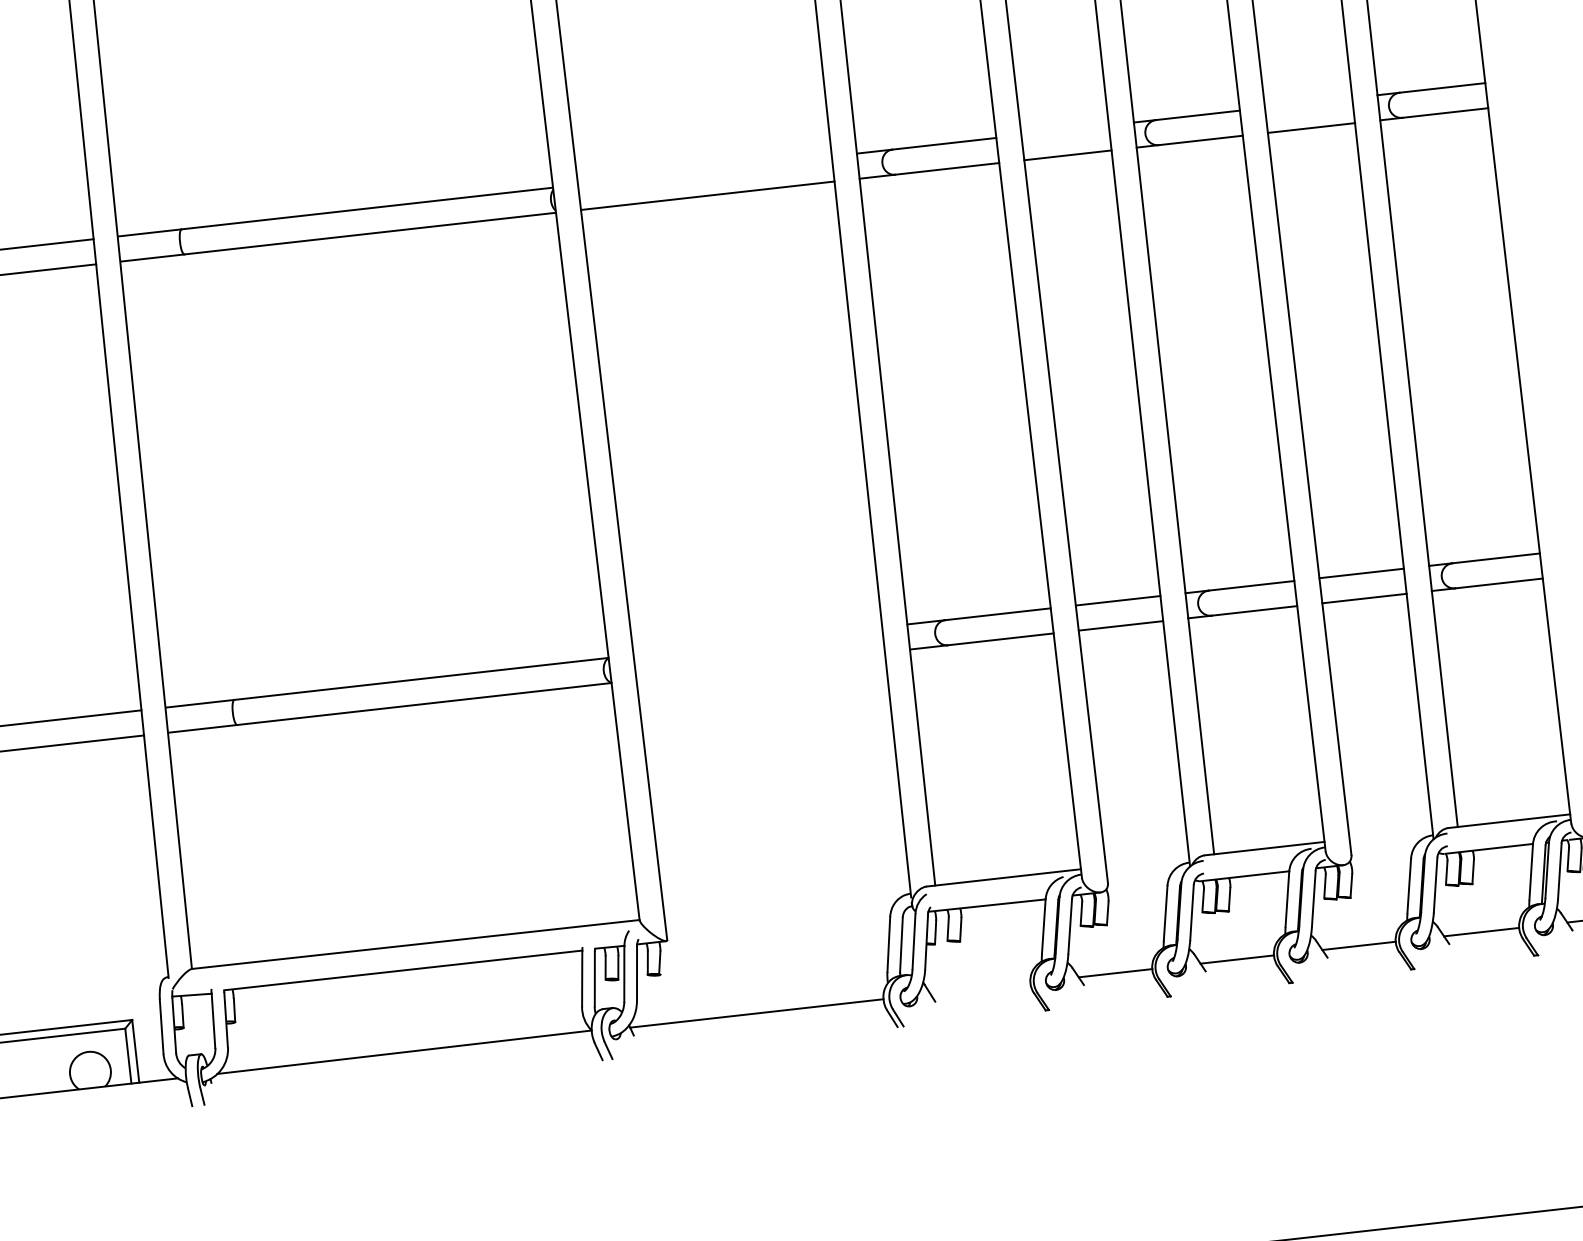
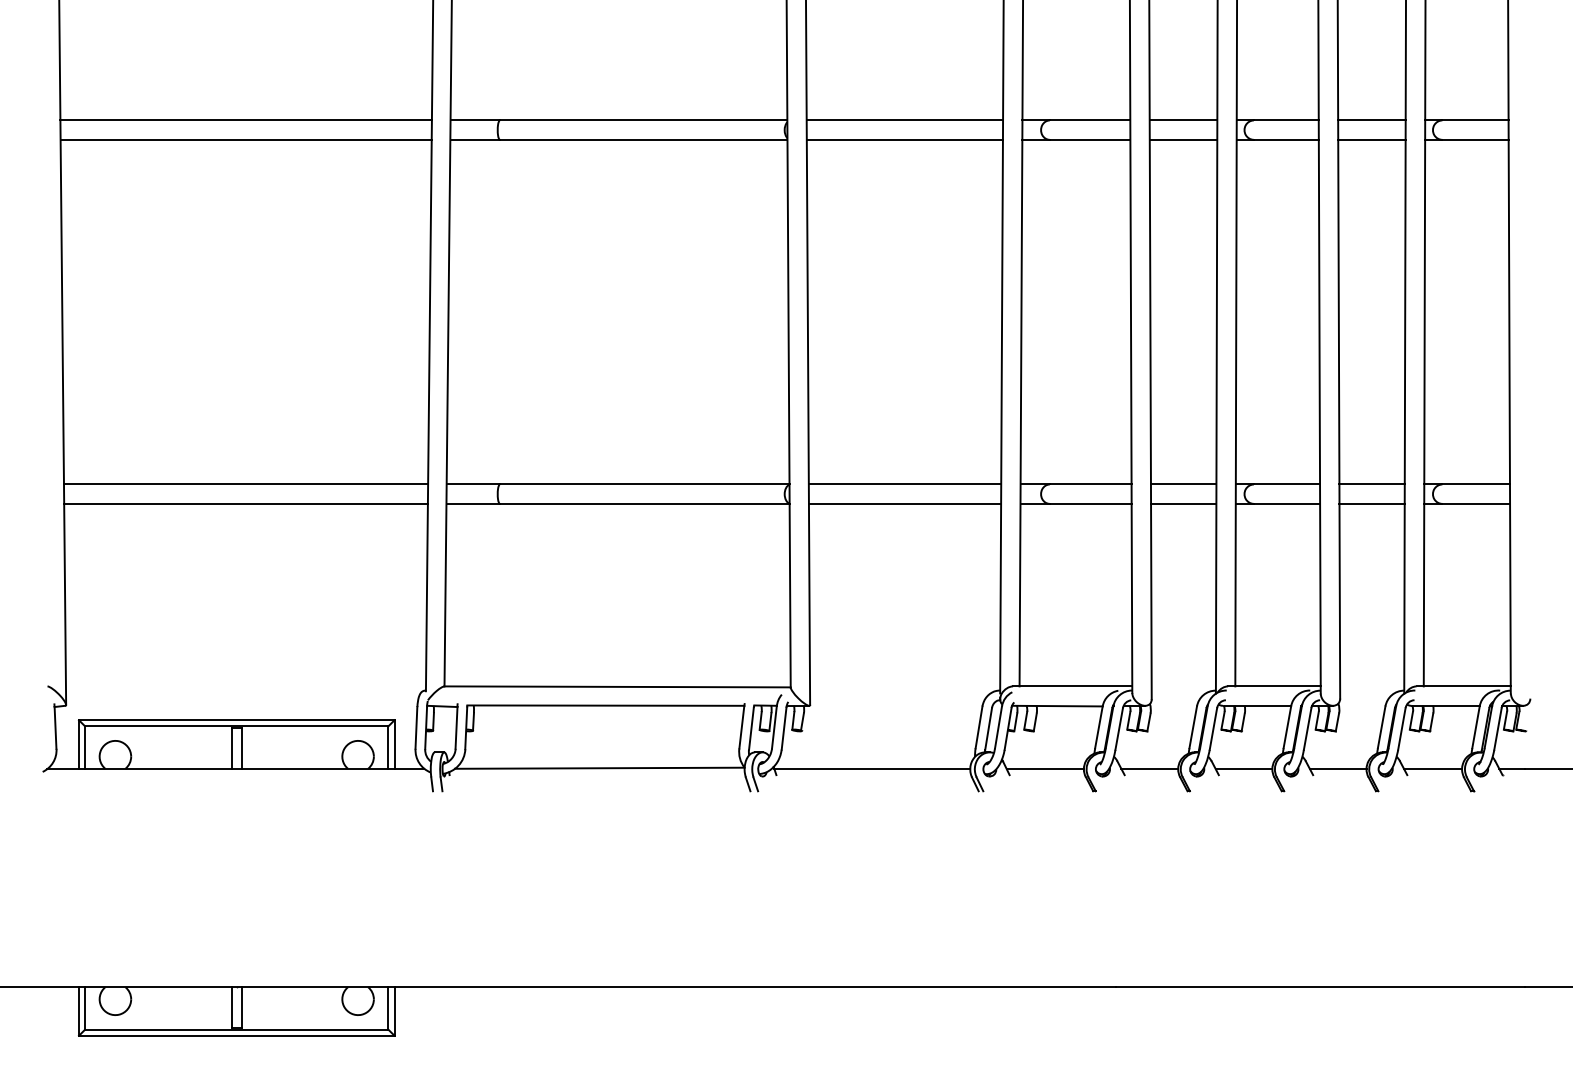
line: (1308, 103) -> (1371, 120), added
line: (1065, 130) -> (1183, 120), added
line: (704, 170) -> (904, 120), added
line: (757, 641) -> (904, 484), added
line: (761, 665) -> (905, 503), added
line: (980, 987) -> (1045, 768), added

